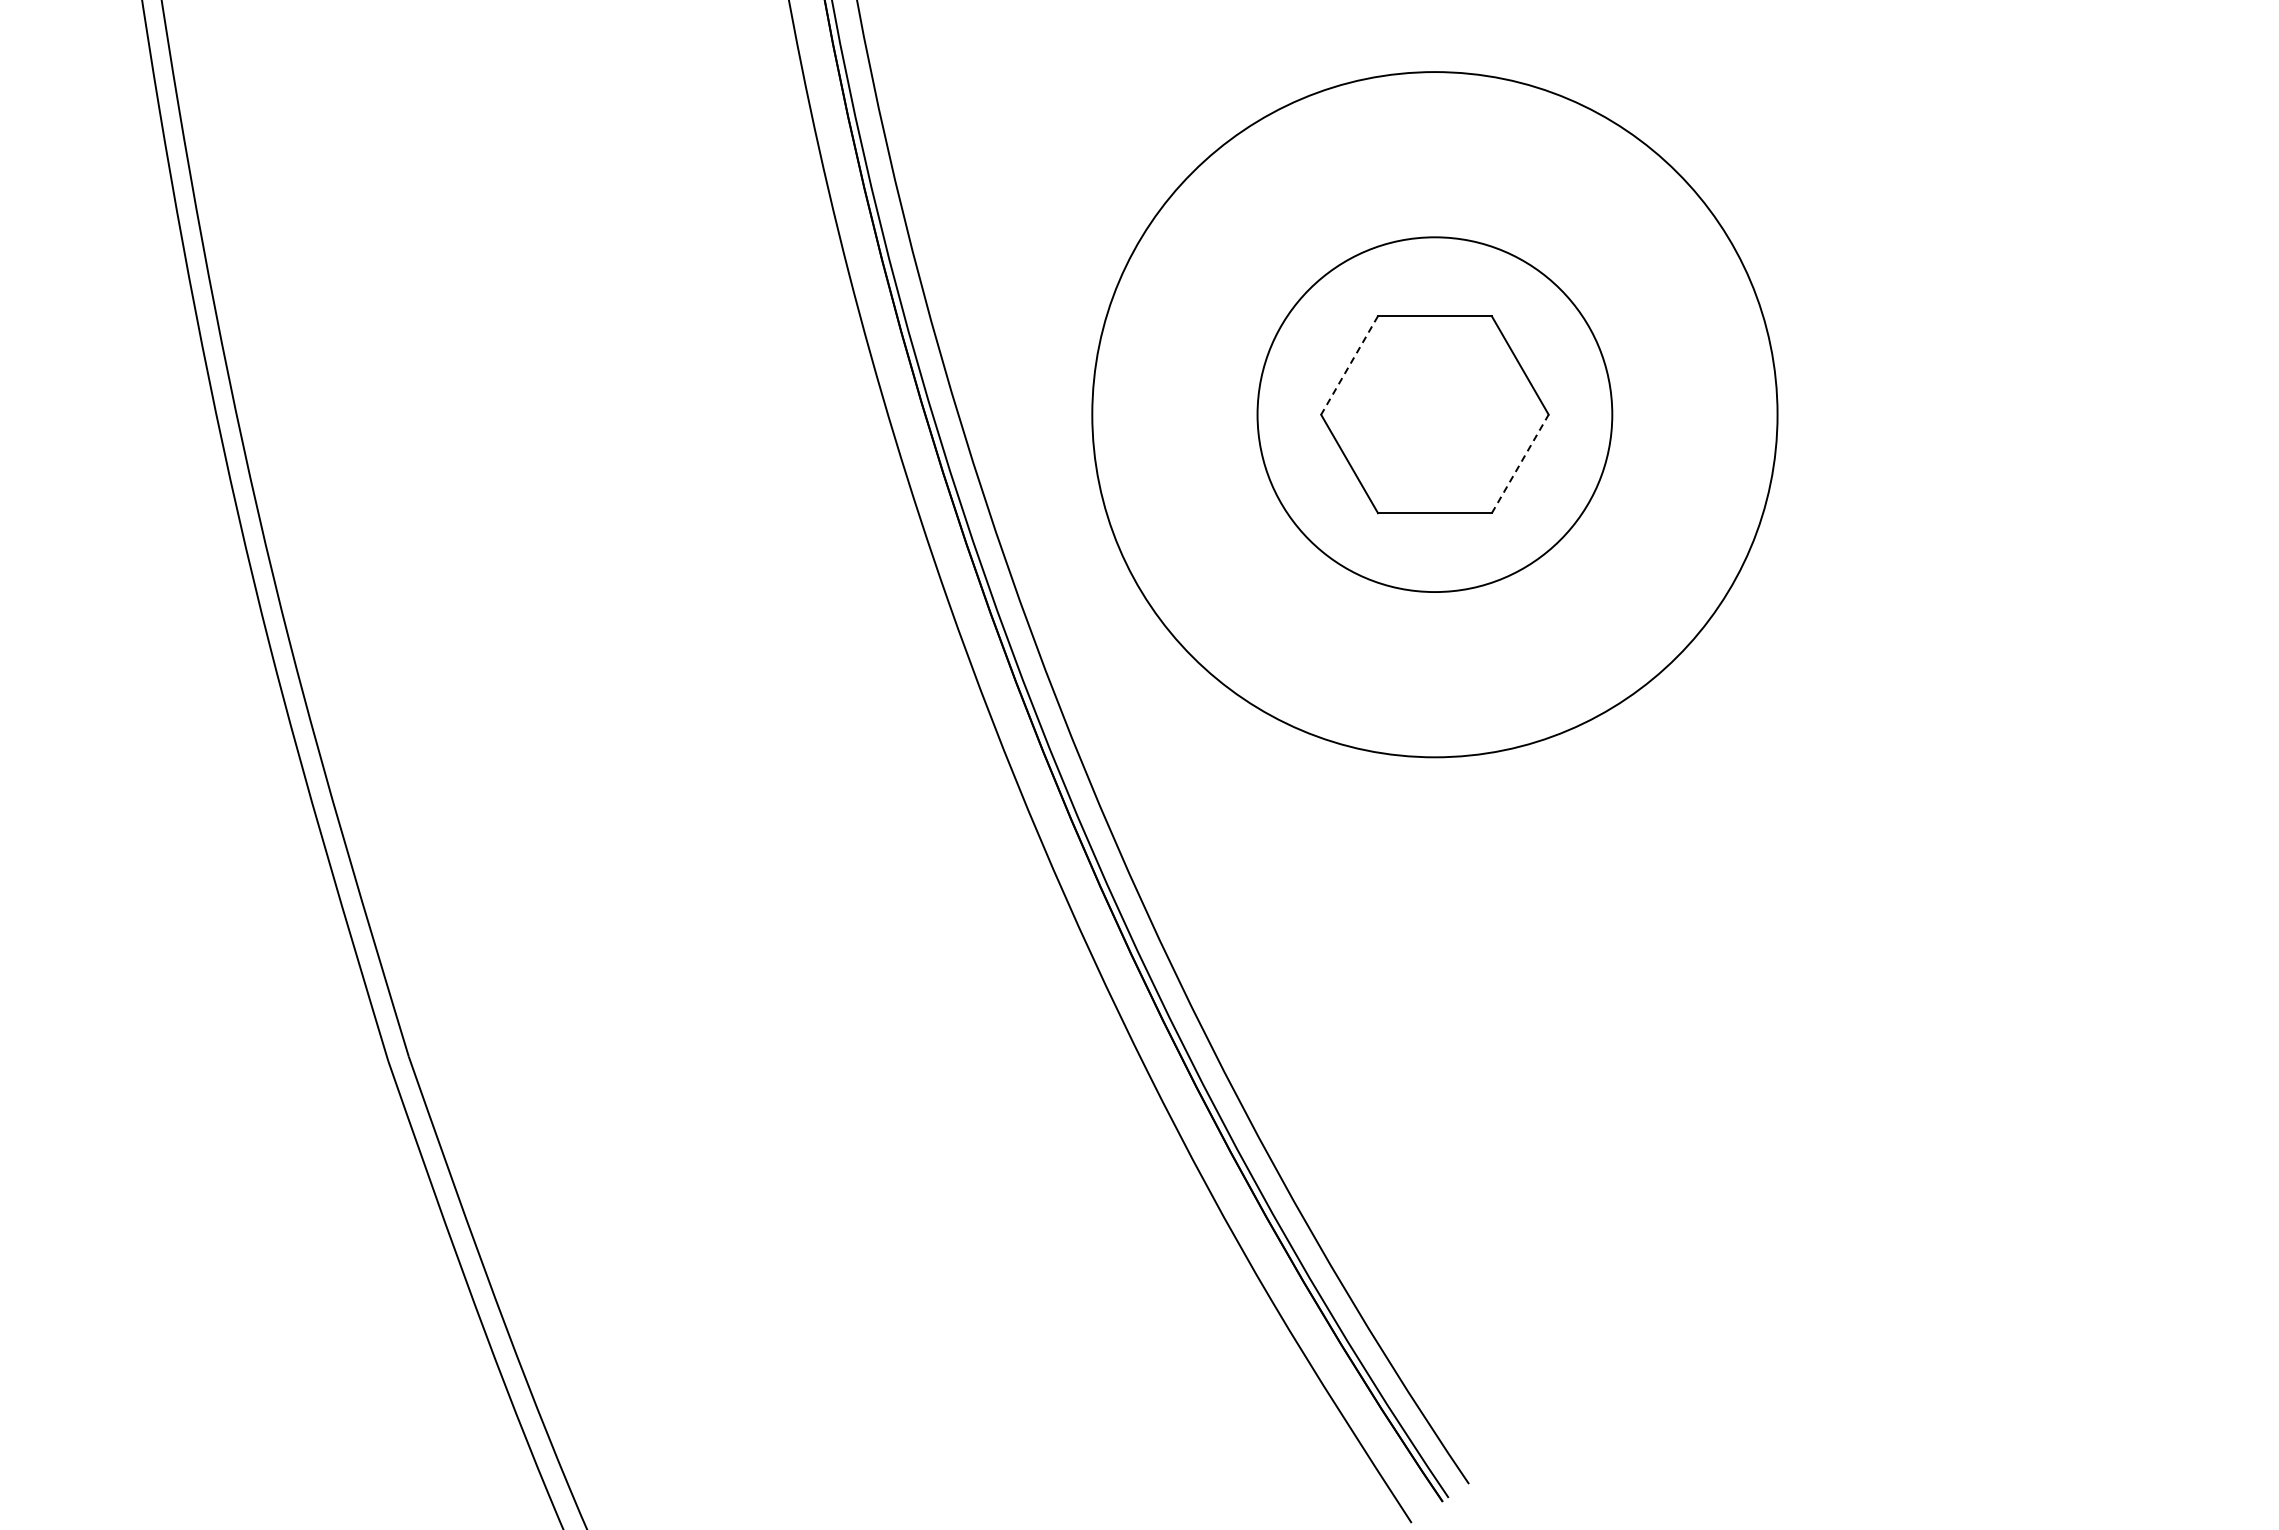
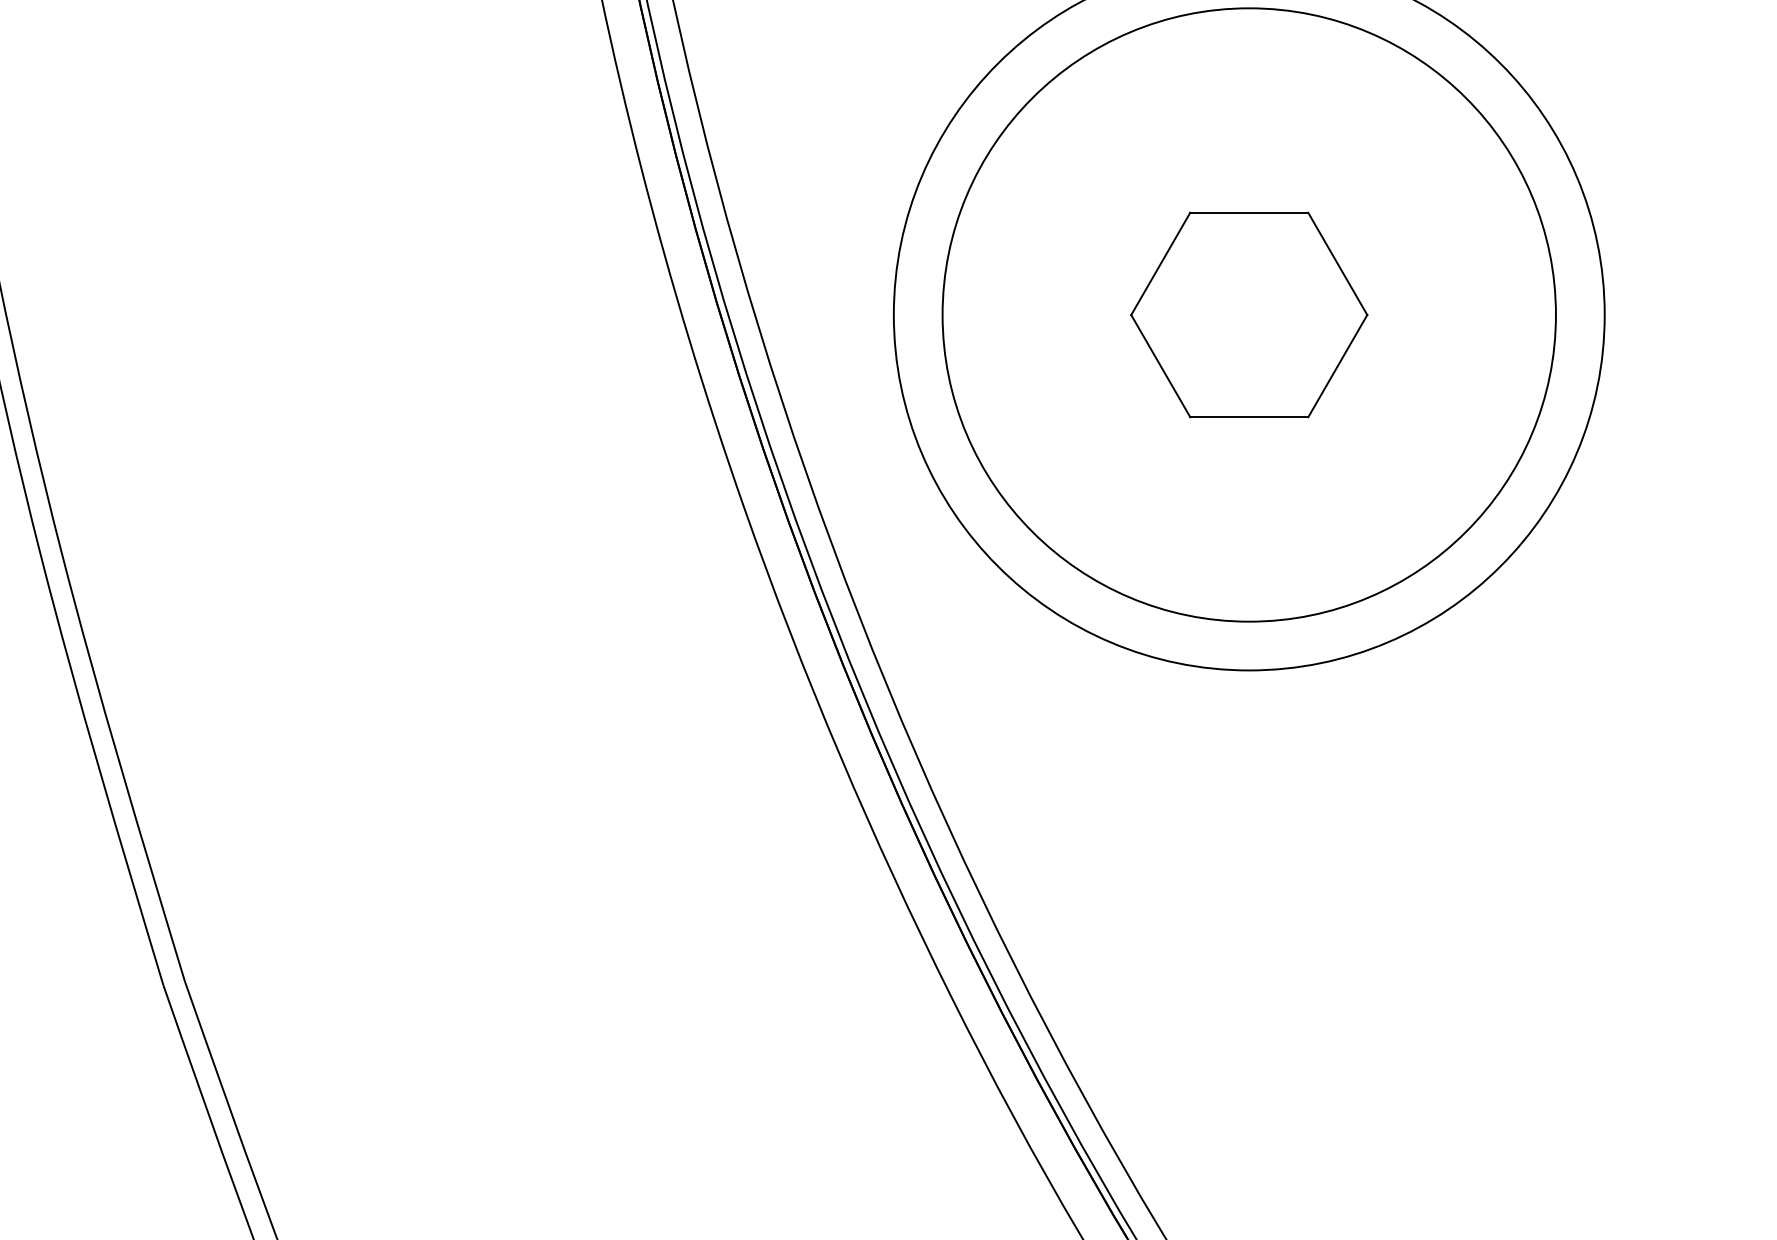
line: (1349, 365) -> (1160, 263), dashed -> solid
circle: (1434, 414) -> (1248, 314), size x1.67
line: (1520, 463) -> (1338, 365), dashed -> solid

